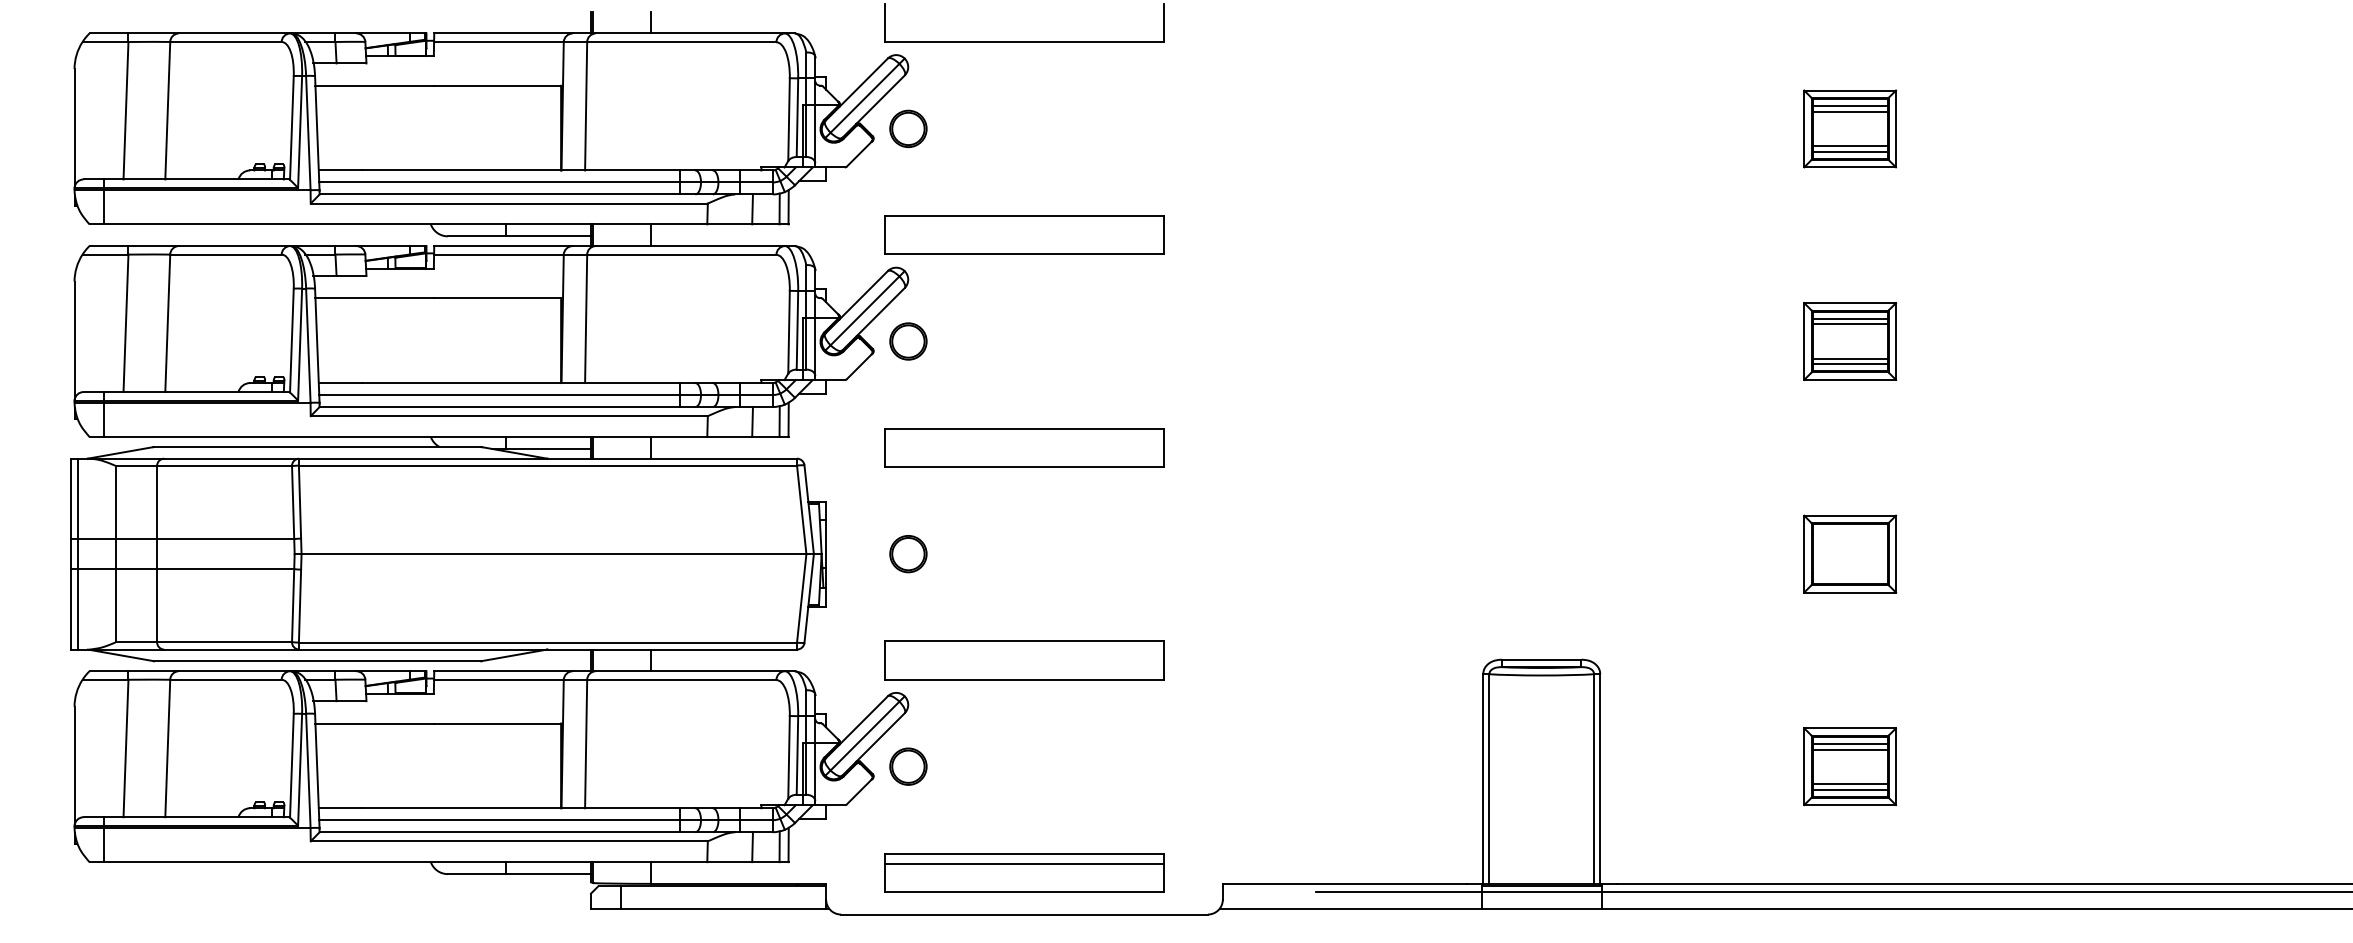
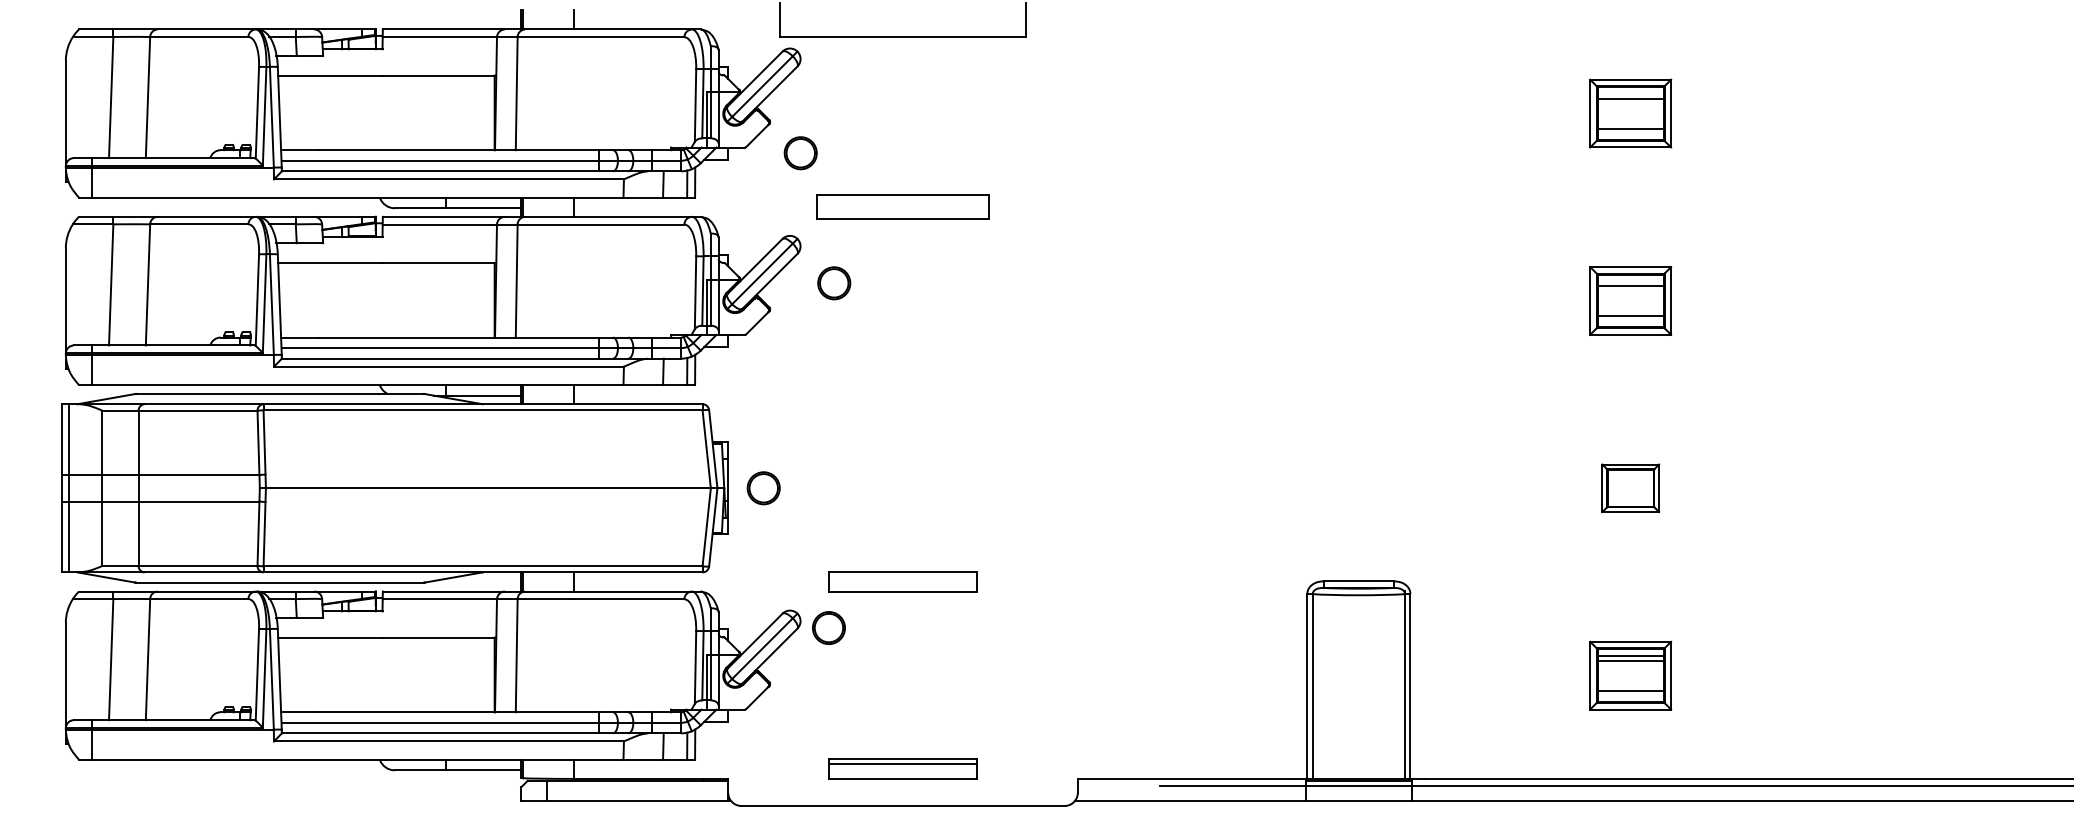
line: (1849, 106) -> (1630, 93), removed
part: (908, 128) -> (800, 152), moved
line: (1849, 151) -> (1630, 133), removed
part: (1024, 234) -> (903, 206), size x0.7
line: (1849, 318) -> (1630, 280), removed
part: (908, 341) -> (834, 283), moved
line: (1849, 364) -> (1630, 321), removed
part: (1024, 447) -> (903, 394), removed
part: (1850, 553) -> (1630, 487), size x0.7
part: (908, 554) -> (763, 488), moved
part: (1024, 660) -> (903, 582), size x0.6
part: (908, 766) -> (829, 627), moved
line: (1849, 789) -> (1630, 695), removed
part: (1024, 872) -> (903, 768), size x0.6

